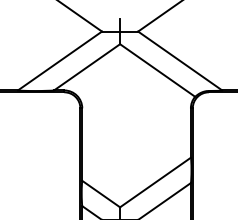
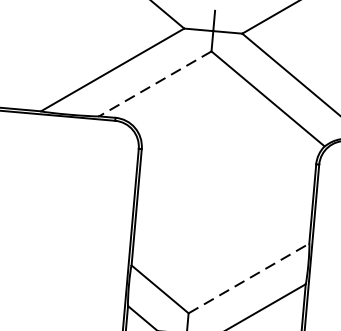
line: (86, 67) -> (154, 84), solid -> dashed
line: (155, 182) -> (248, 278), solid -> dashed

